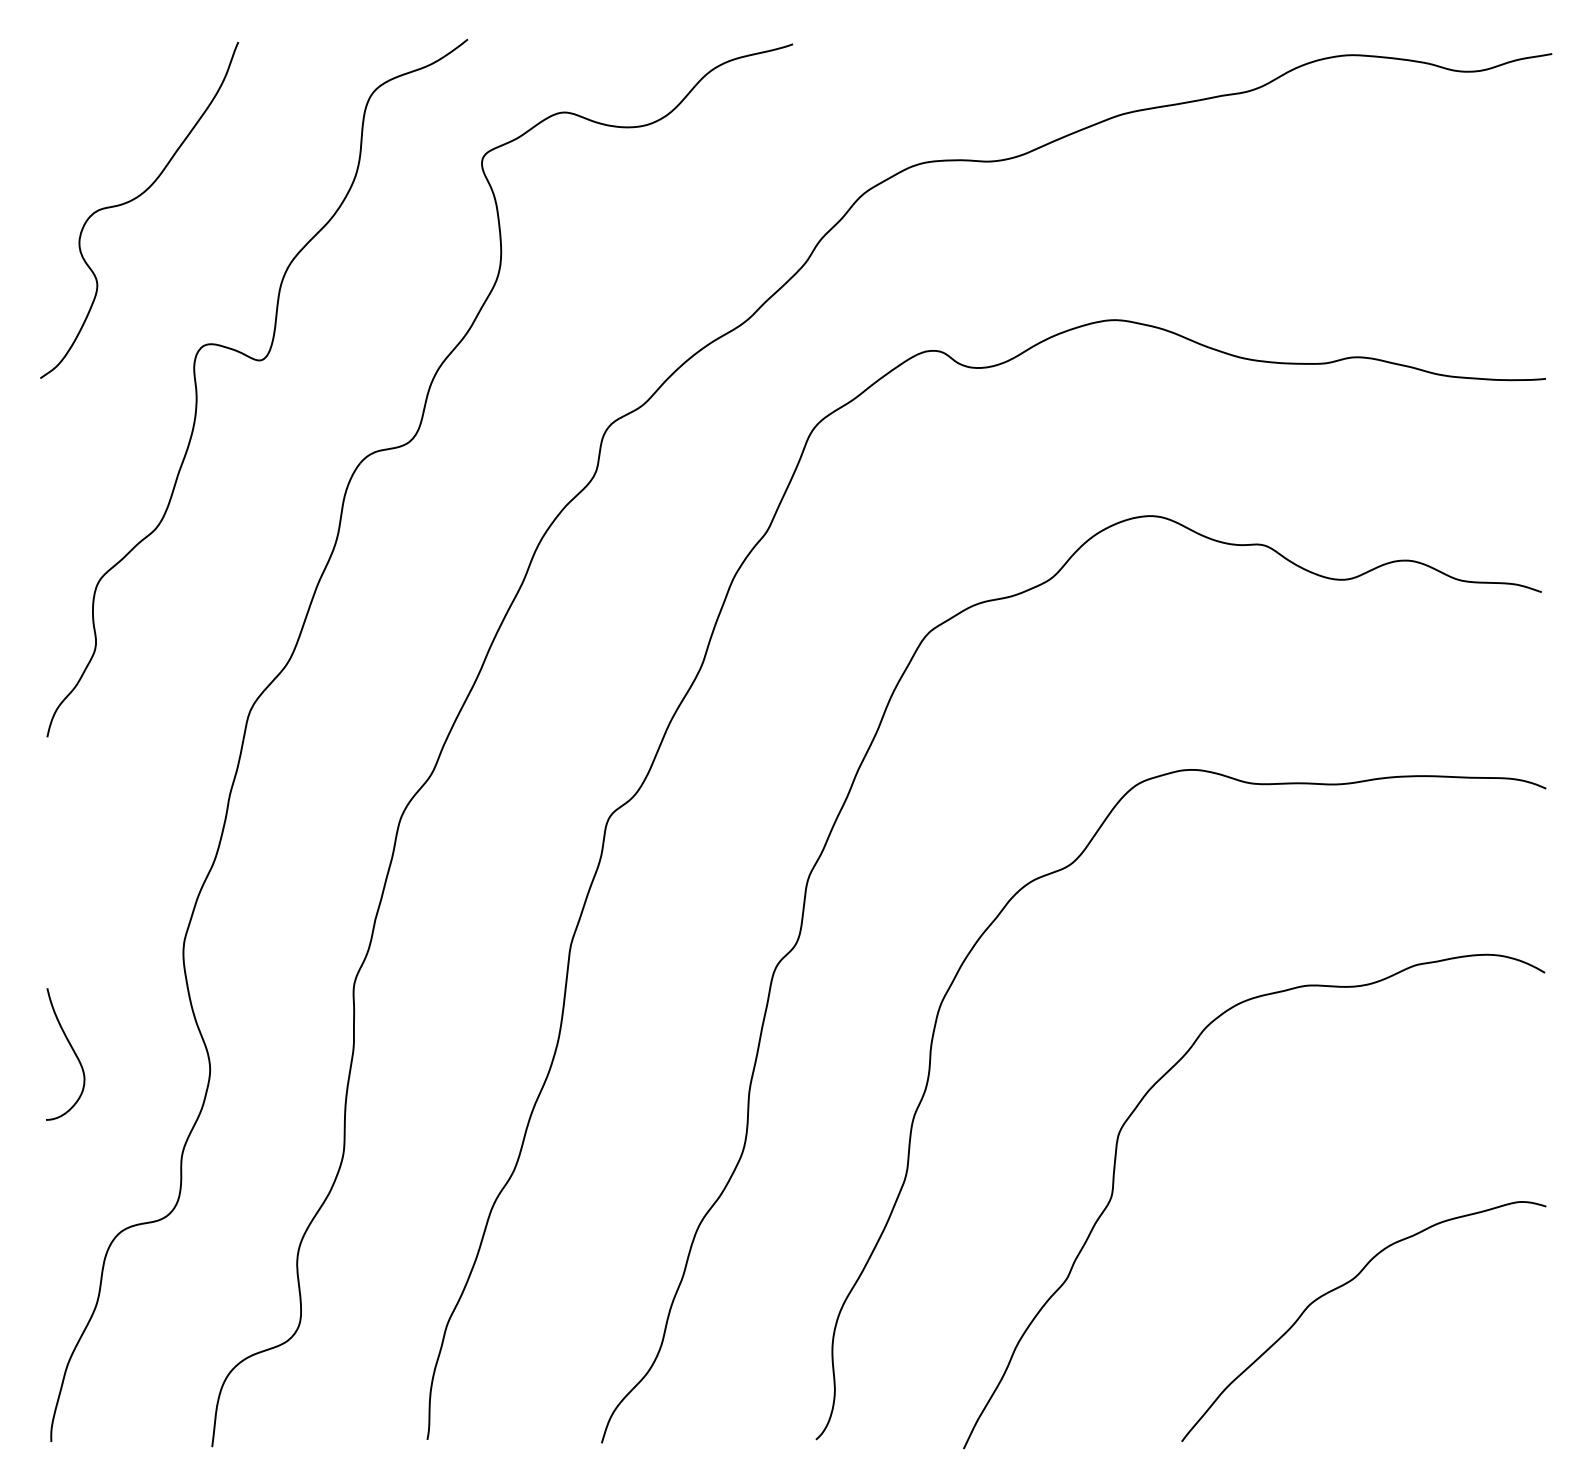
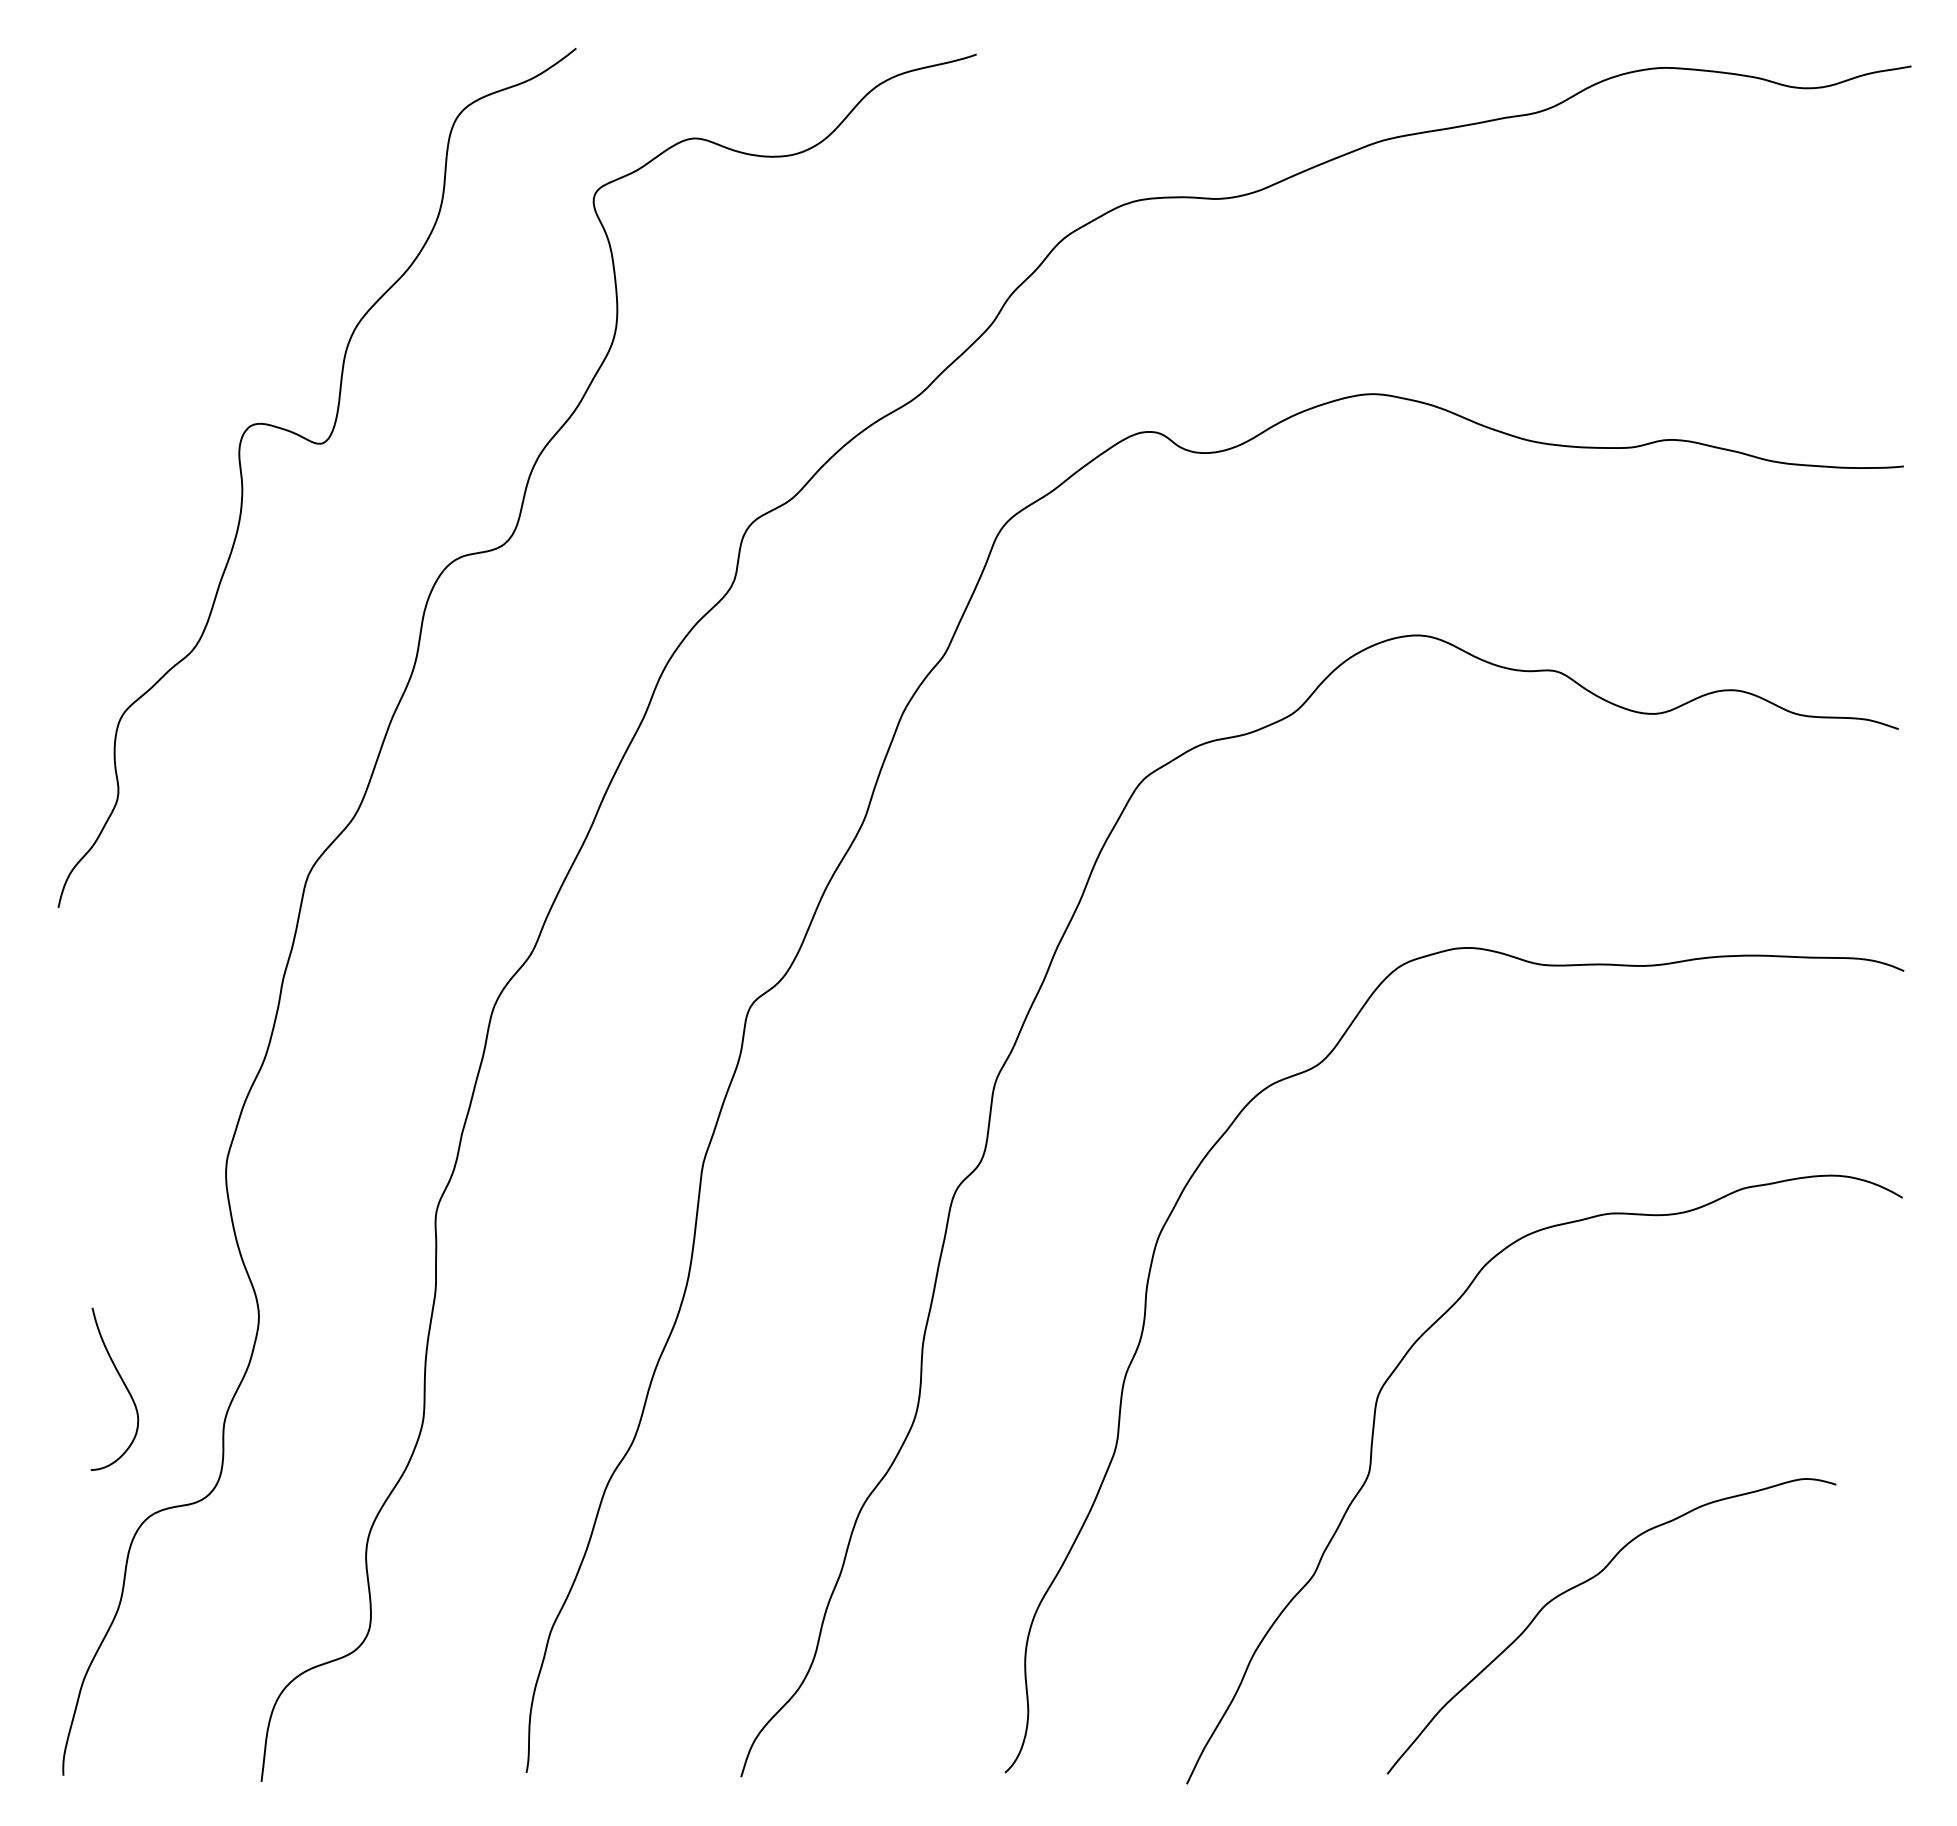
curve: (134, 200) -> (165, 246), removed
curve: (72, 1050) -> (123, 1384), moved
curve: (1345, 1285) -> (1588, 1581), moved

